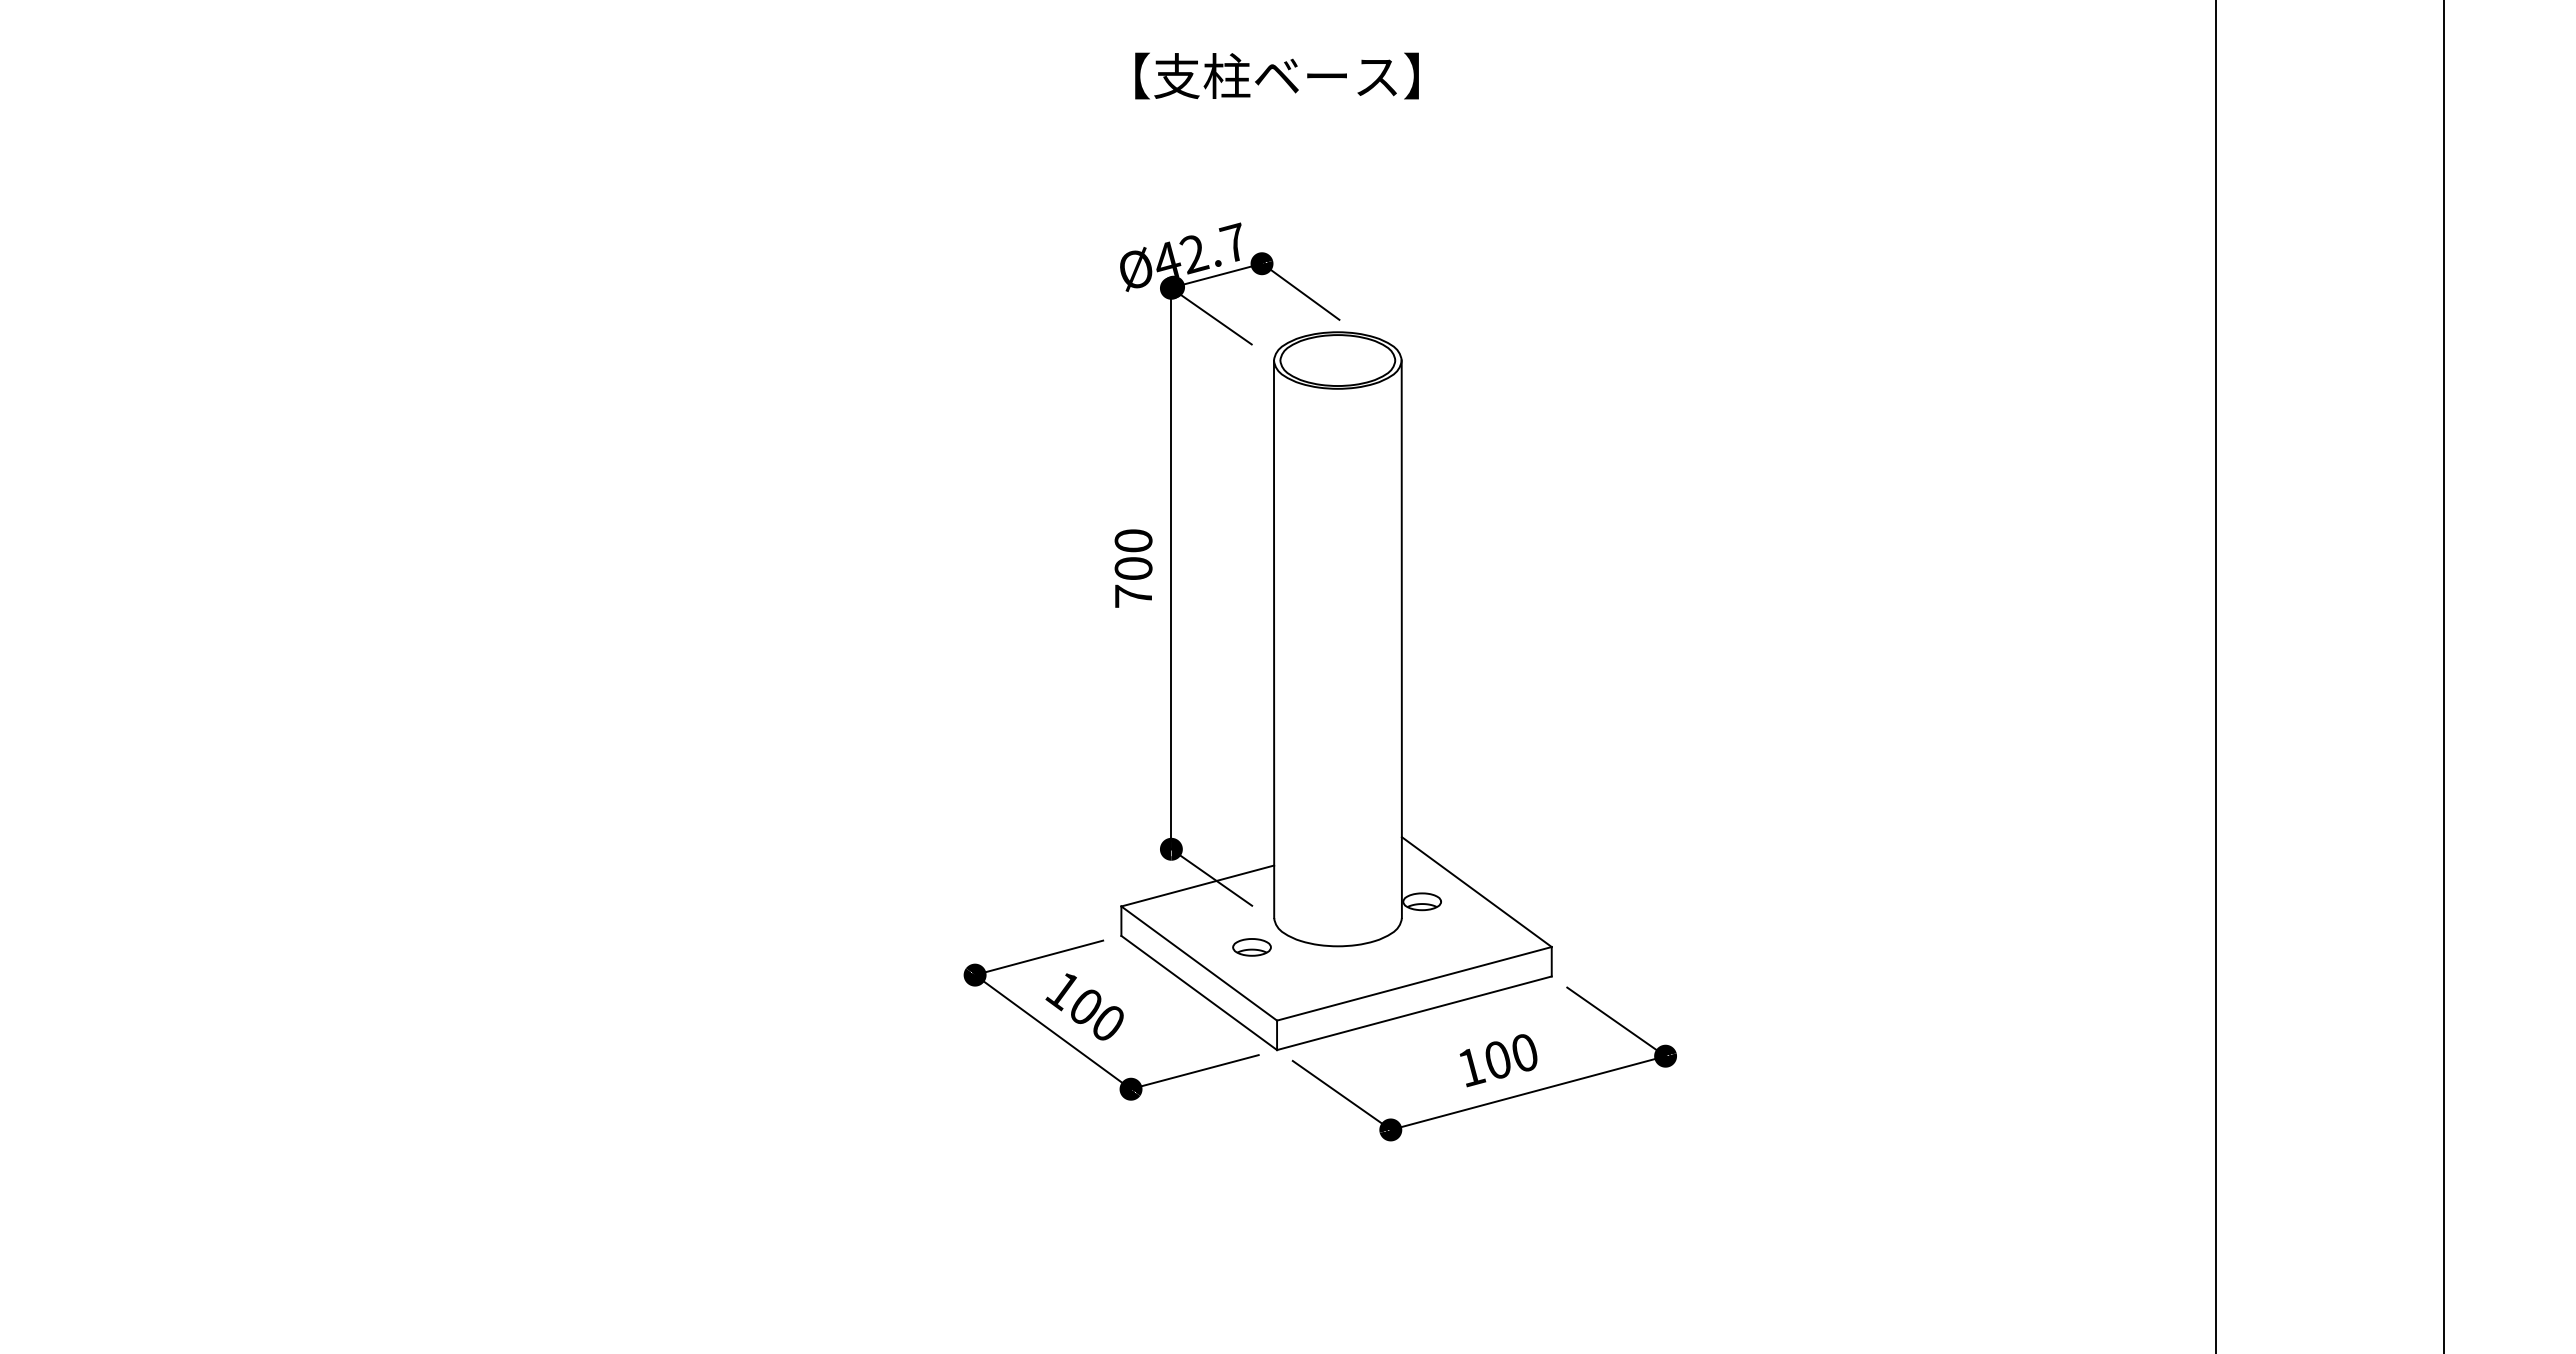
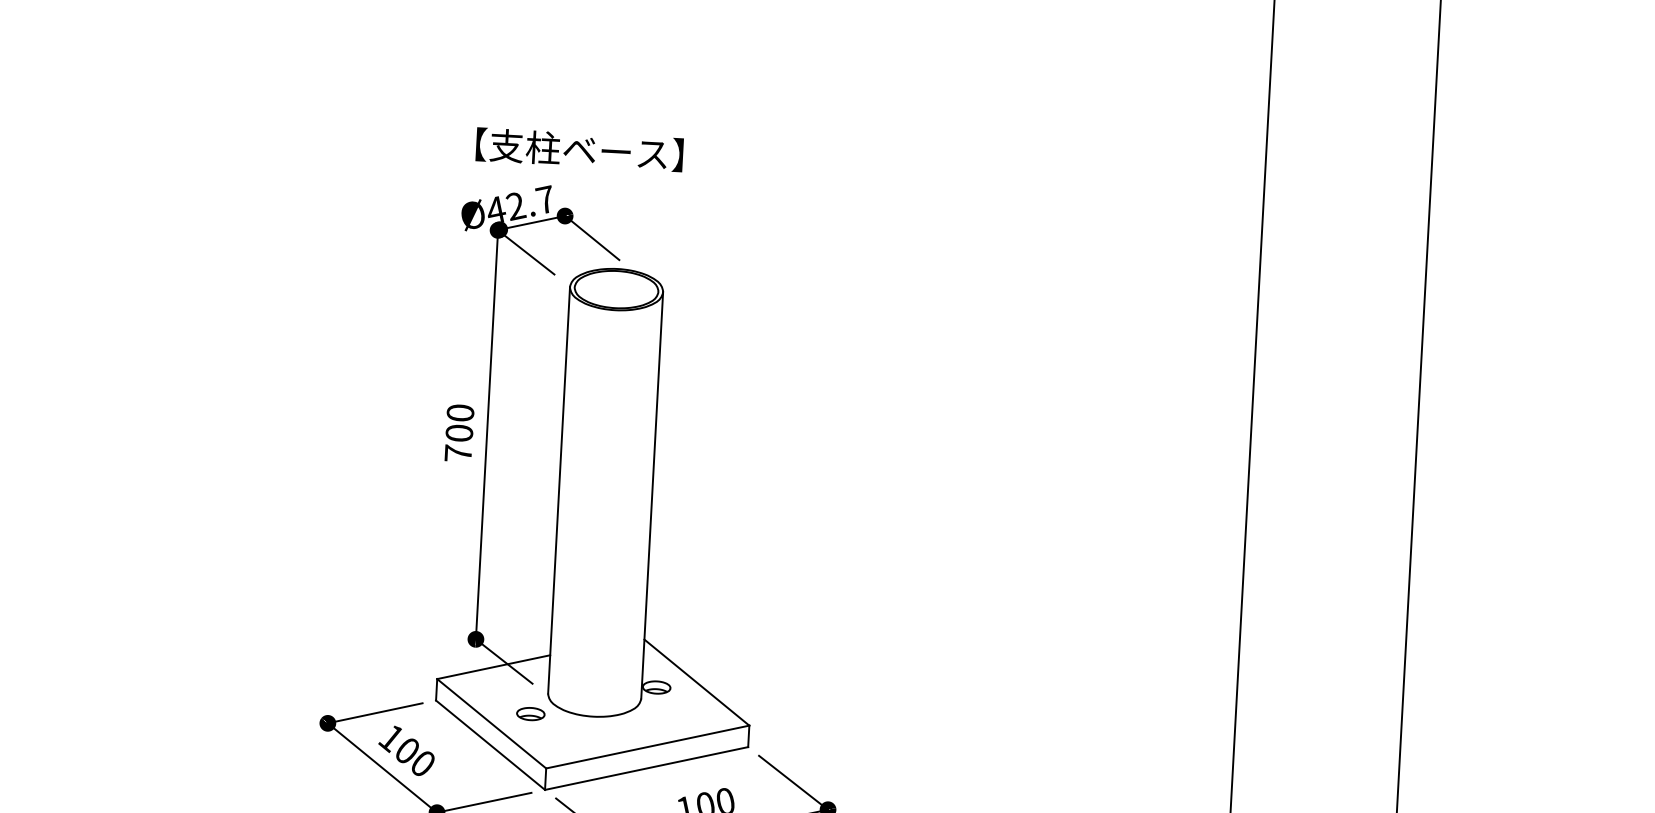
text: (1276, 75) -> (579, 149), moved

